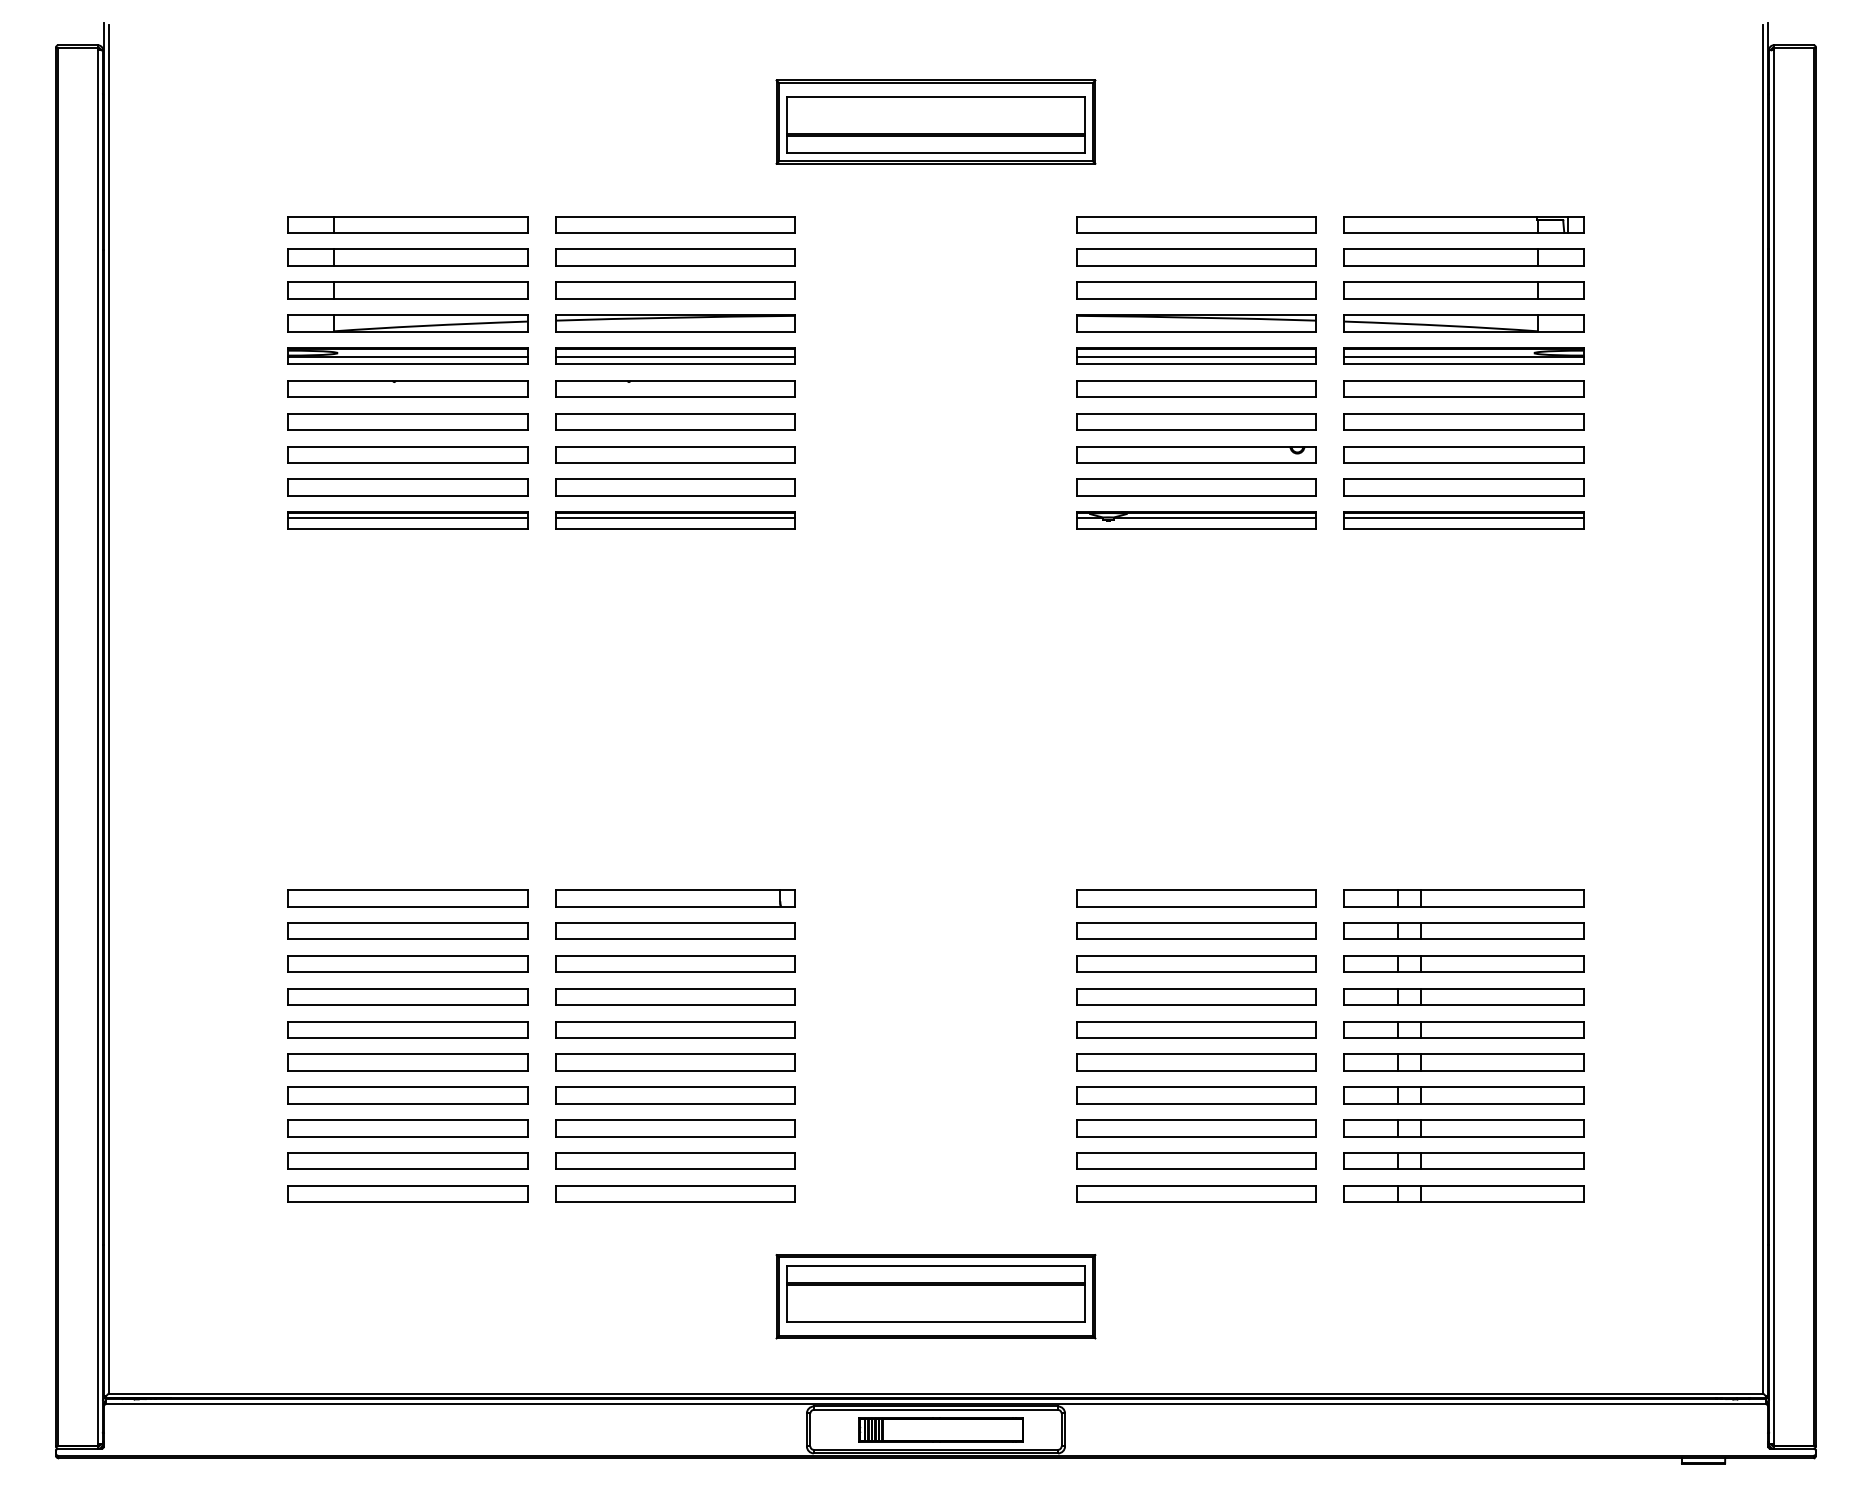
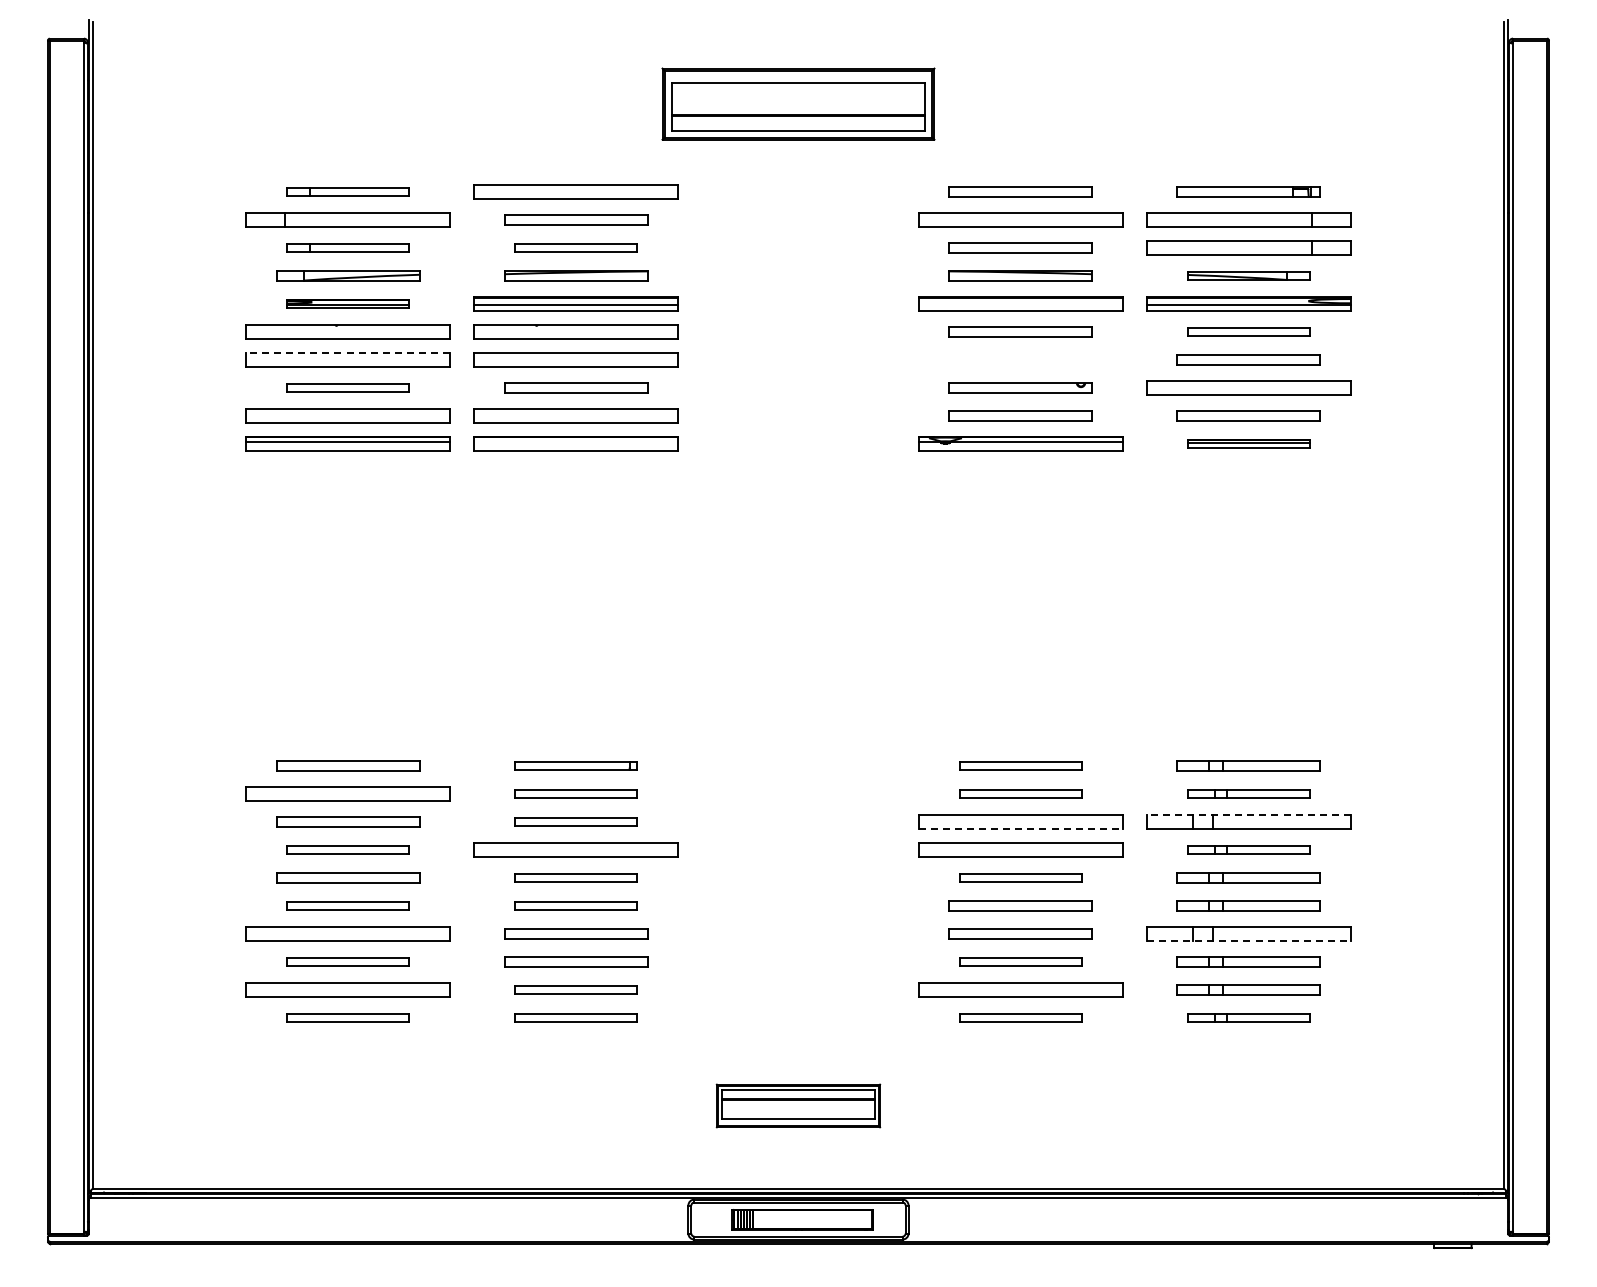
part: (407, 224) -> (347, 191), size x0.6
part: (1196, 224) -> (1020, 191), size x0.7
part: (1463, 224) -> (1248, 191), size x0.7
part: (674, 257) -> (575, 219), size x0.7
part: (407, 290) -> (347, 247), size x0.6
part: (674, 290) -> (575, 247), size x0.6
part: (1196, 290) -> (1020, 247), size x0.7
part: (407, 323) -> (347, 275), size x0.7
part: (674, 323) -> (575, 275), size x0.7
part: (1196, 323) -> (1020, 275), size x0.7
part: (1463, 323) -> (1248, 275), size x0.6
part: (407, 355) -> (347, 303), size x0.6
line: (1196, 357) -> (1020, 304), removed
part: (1196, 388) -> (1020, 331), size x0.7
part: (1463, 388) -> (1248, 331), size x0.6
line: (407, 413) -> (347, 352), solid -> dashed
part: (1196, 421) -> (1020, 359), removed
part: (1463, 421) -> (1248, 359), size x0.7
part: (407, 454) -> (347, 387), size x0.6
part: (674, 454) -> (575, 387), size x0.7
part: (1196, 454) -> (1020, 387), size x0.7
part: (1196, 487) -> (1020, 415), size x0.7
part: (1463, 487) -> (1248, 415), size x0.7
line: (675, 517) -> (576, 441), removed
part: (1463, 520) -> (1248, 443), size x0.6
part: (407, 897) -> (347, 765), size x0.7
part: (674, 897) -> (575, 765), size x0.6
part: (1196, 897) -> (1020, 765), size x0.6
part: (1463, 897) -> (1248, 765), size x0.7
part: (674, 930) -> (575, 793), size x0.6
part: (1196, 930) -> (1020, 793), size x0.6
part: (1463, 930) -> (1248, 793), size x0.6
line: (1463, 956) -> (1248, 815), solid -> dashed
part: (407, 963) -> (347, 821), size x0.7
part: (674, 963) -> (575, 821), size x0.6
line: (1197, 972) -> (1021, 829), solid -> dashed
part: (407, 996) -> (347, 849), size x0.6
part: (1463, 996) -> (1248, 849), size x0.6
part: (407, 1028) -> (347, 877), size x0.7
part: (674, 1028) -> (575, 877), size x0.6
part: (1196, 1028) -> (1020, 877), size x0.6
part: (1463, 1028) -> (1248, 877), size x0.7
part: (407, 1061) -> (347, 905), size x0.6
part: (674, 1061) -> (575, 905), size x0.6
part: (1196, 1061) -> (1020, 905), size x0.7
part: (1463, 1061) -> (1248, 905), size x0.7
part: (674, 1094) -> (575, 933), size x0.7
part: (1196, 1094) -> (1020, 933), size x0.7
line: (1464, 1103) -> (1249, 941), solid -> dashed
part: (407, 1127) -> (347, 961), size x0.6
part: (674, 1127) -> (575, 961), size x0.7
part: (1196, 1127) -> (1020, 961), size x0.6
part: (1463, 1127) -> (1248, 961), size x0.7
part: (674, 1160) -> (575, 989), size x0.6
part: (1463, 1160) -> (1248, 989), size x0.7
part: (407, 1193) -> (347, 1017), size x0.6
part: (674, 1193) -> (575, 1017), size x0.6
part: (1196, 1193) -> (1020, 1017), size x0.6
part: (1463, 1193) -> (1248, 1017), size x0.6
part: (936, 1296) -> (798, 1105), size x0.6

